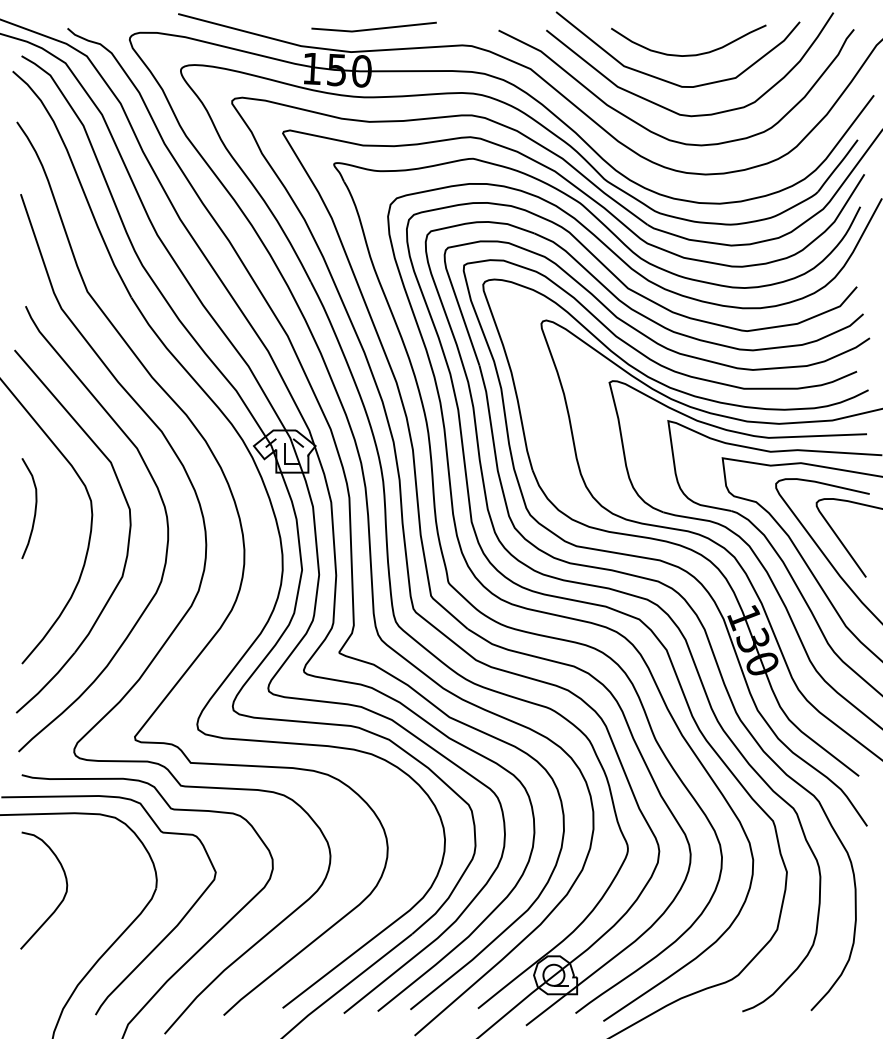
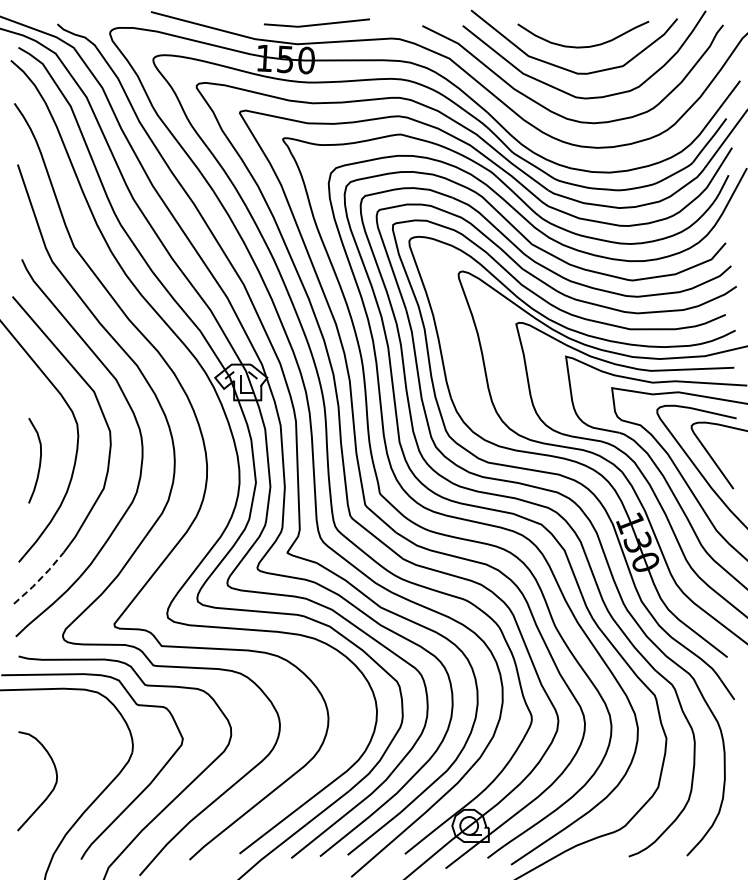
curve: (34, 508) -> (39, 460), moved
line: (47, 683) -> (40, 578), solid -> dashed
curve: (59, 902) -> (50, 791), moved

